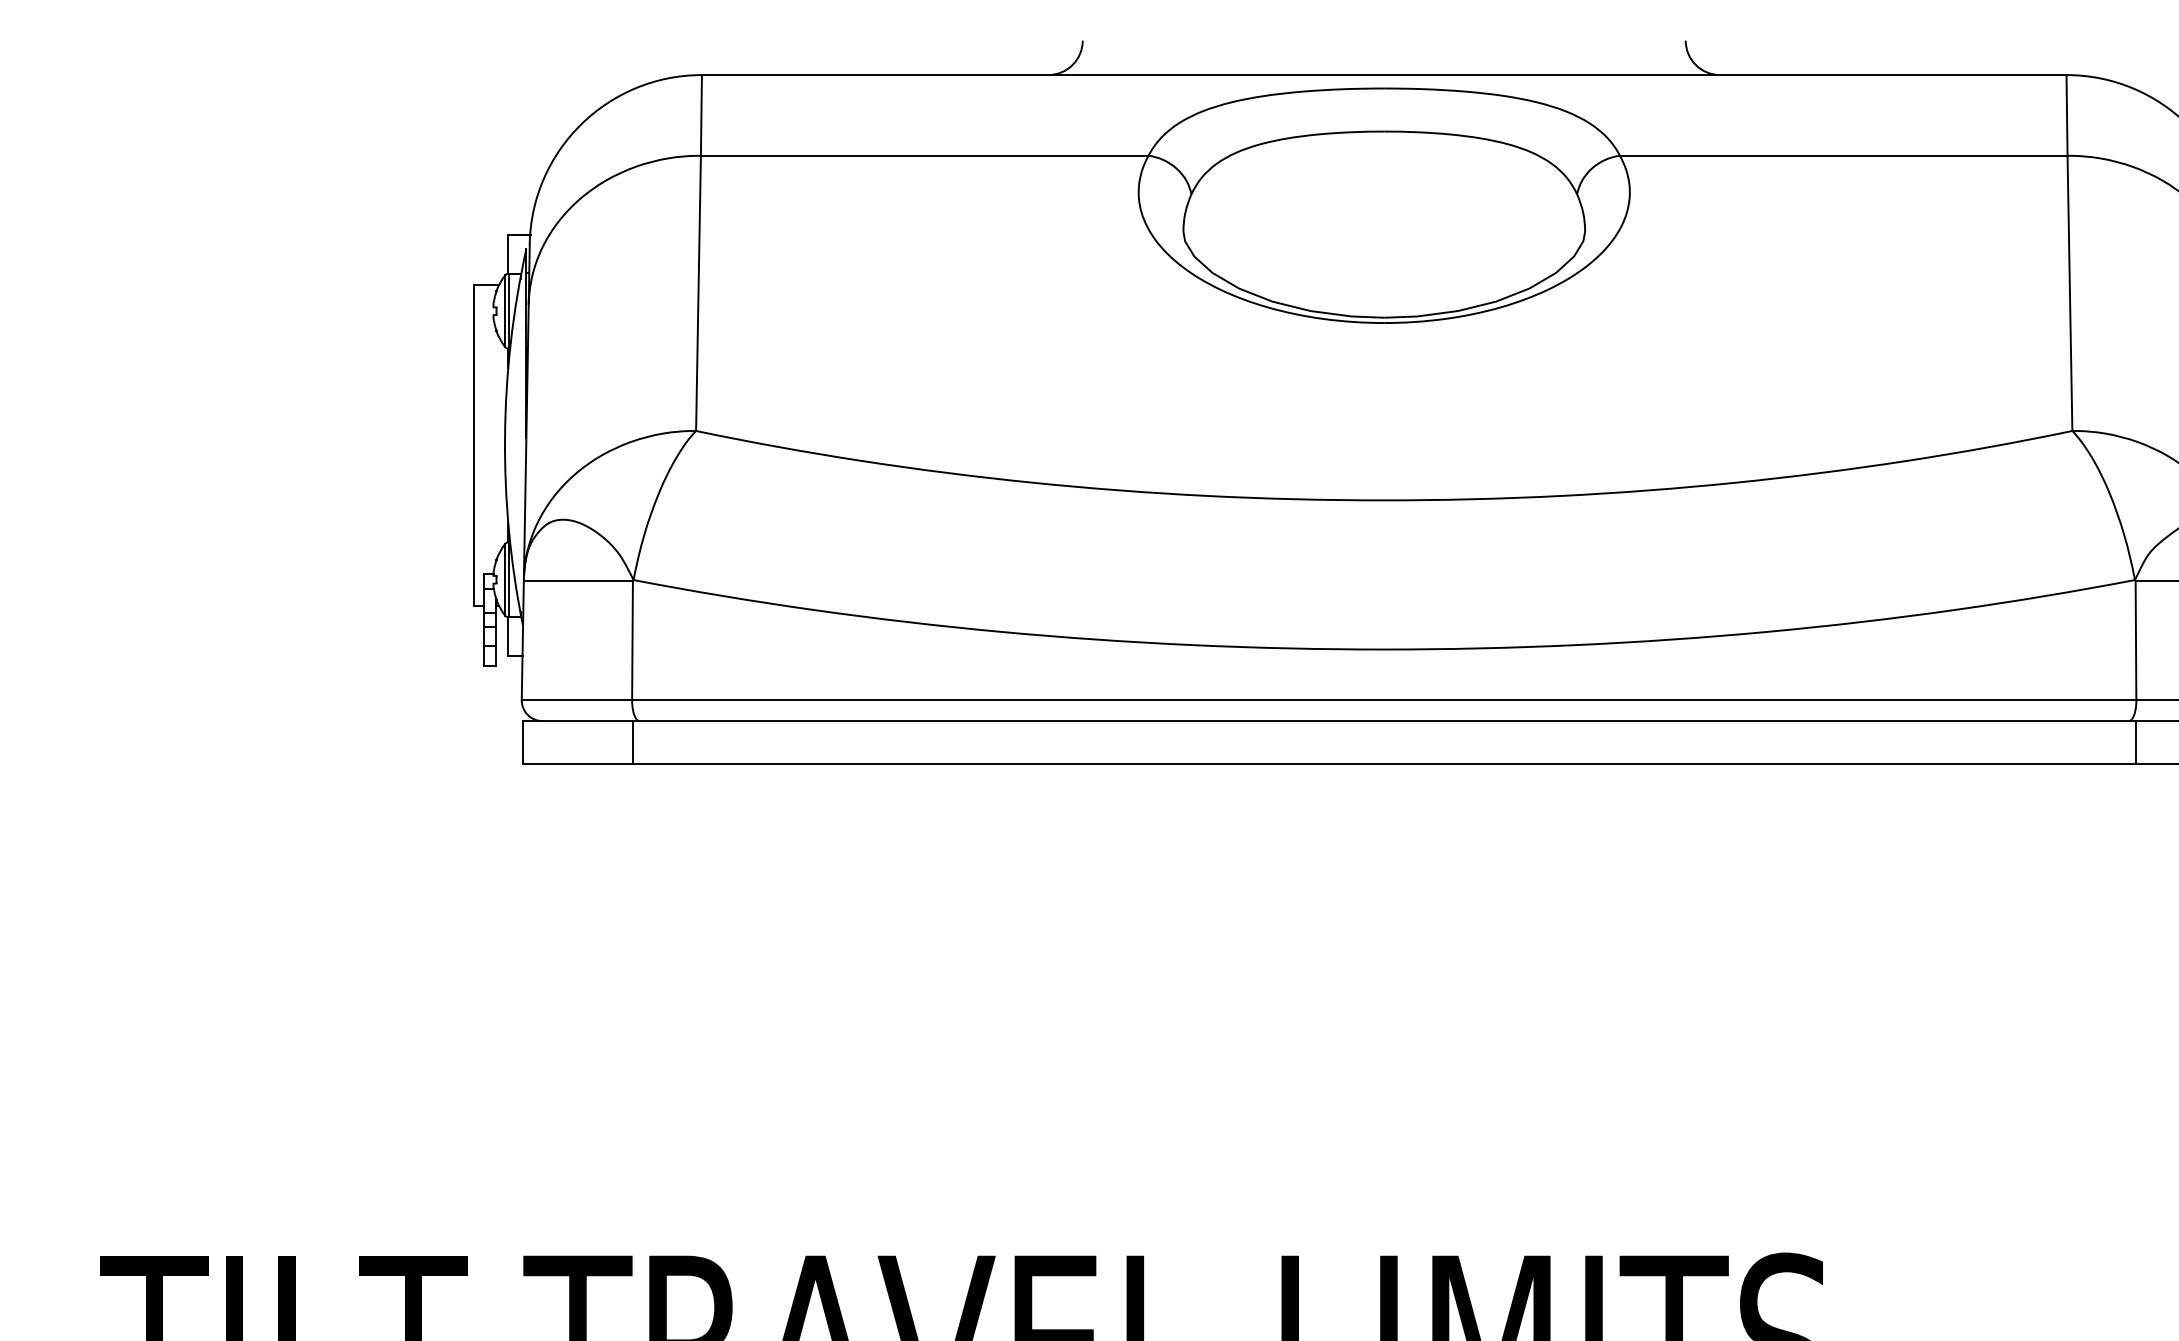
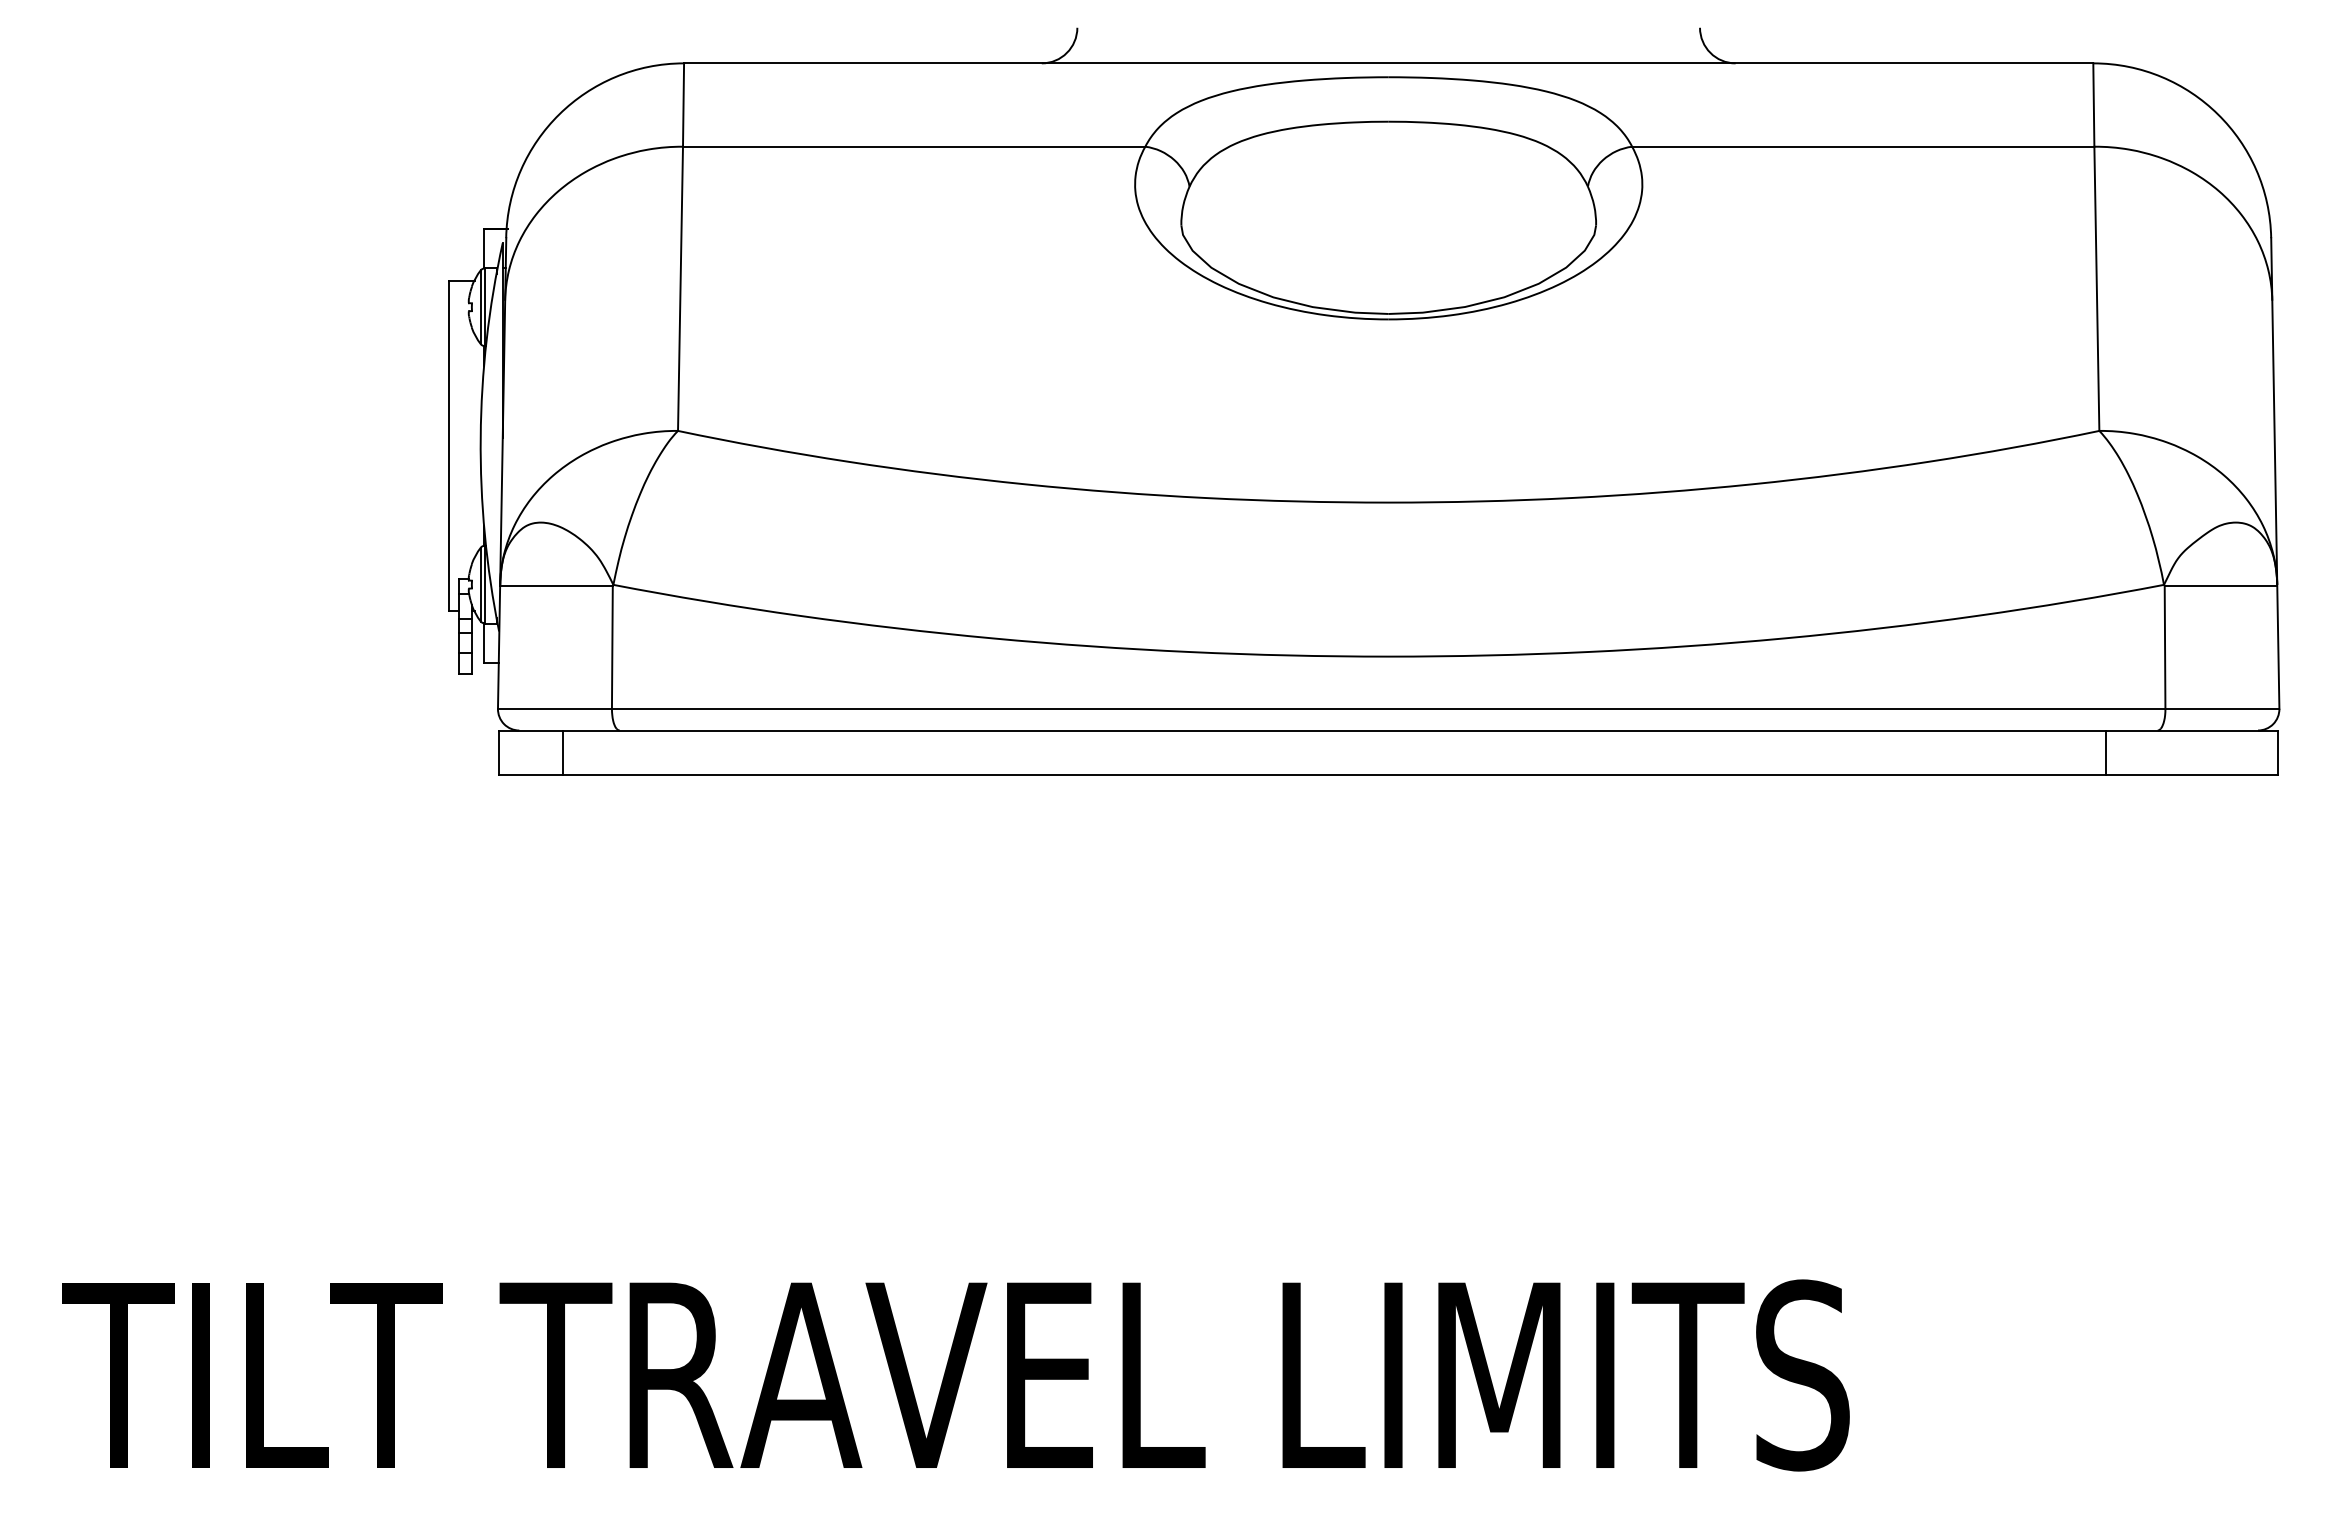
line: (632, 742) -> (563, 752), moved
line: (2136, 742) -> (2106, 752), moved

